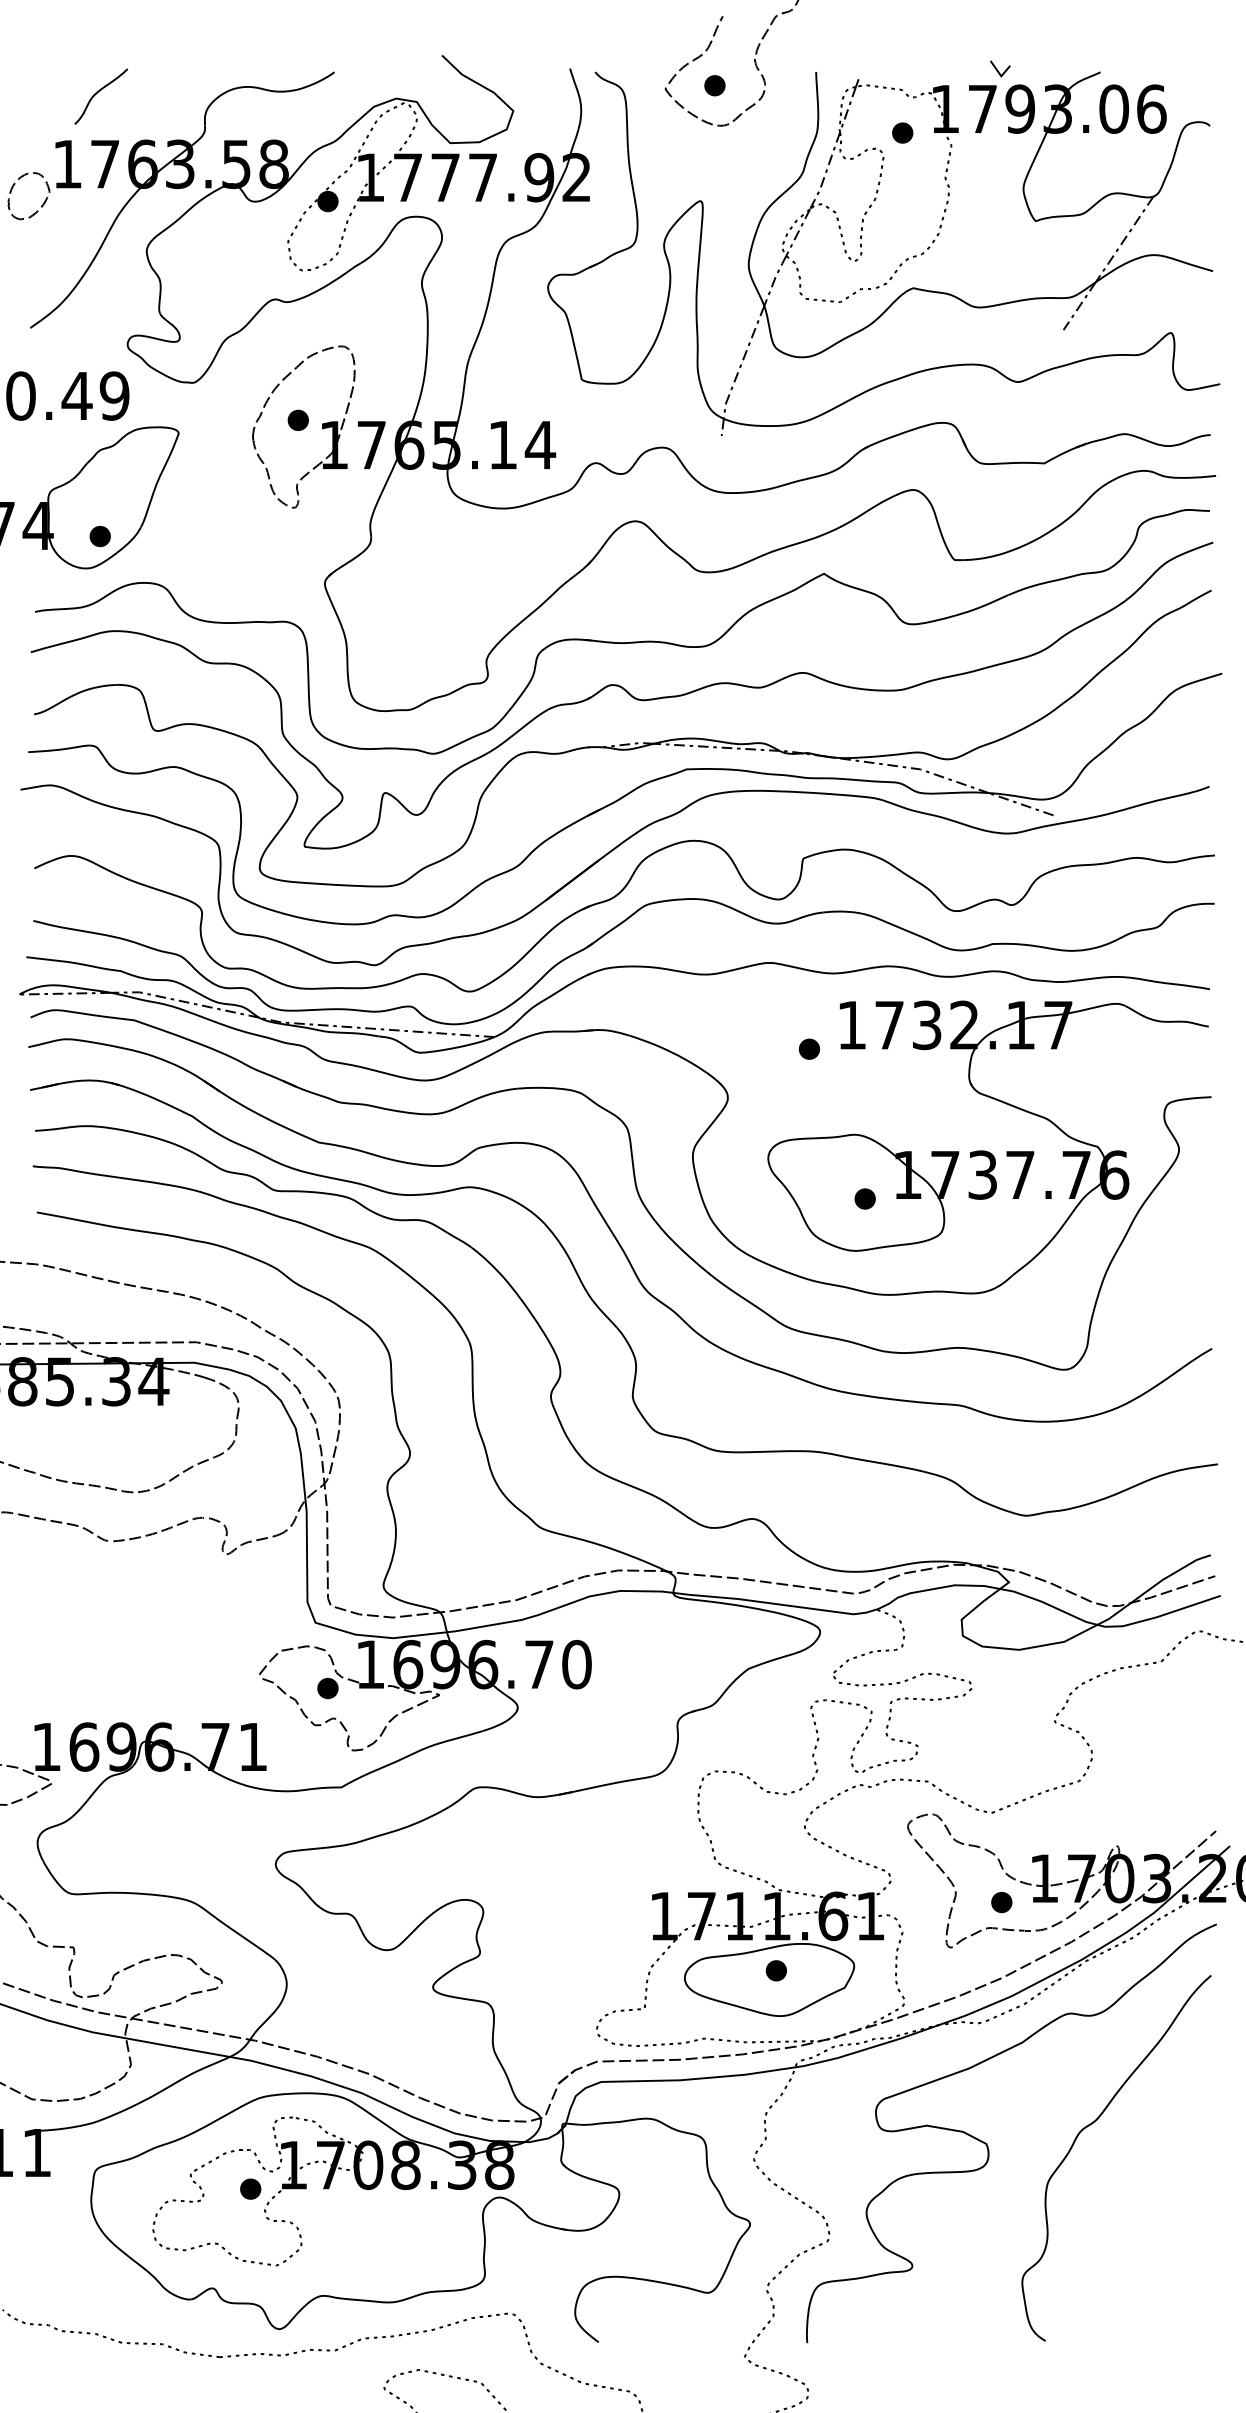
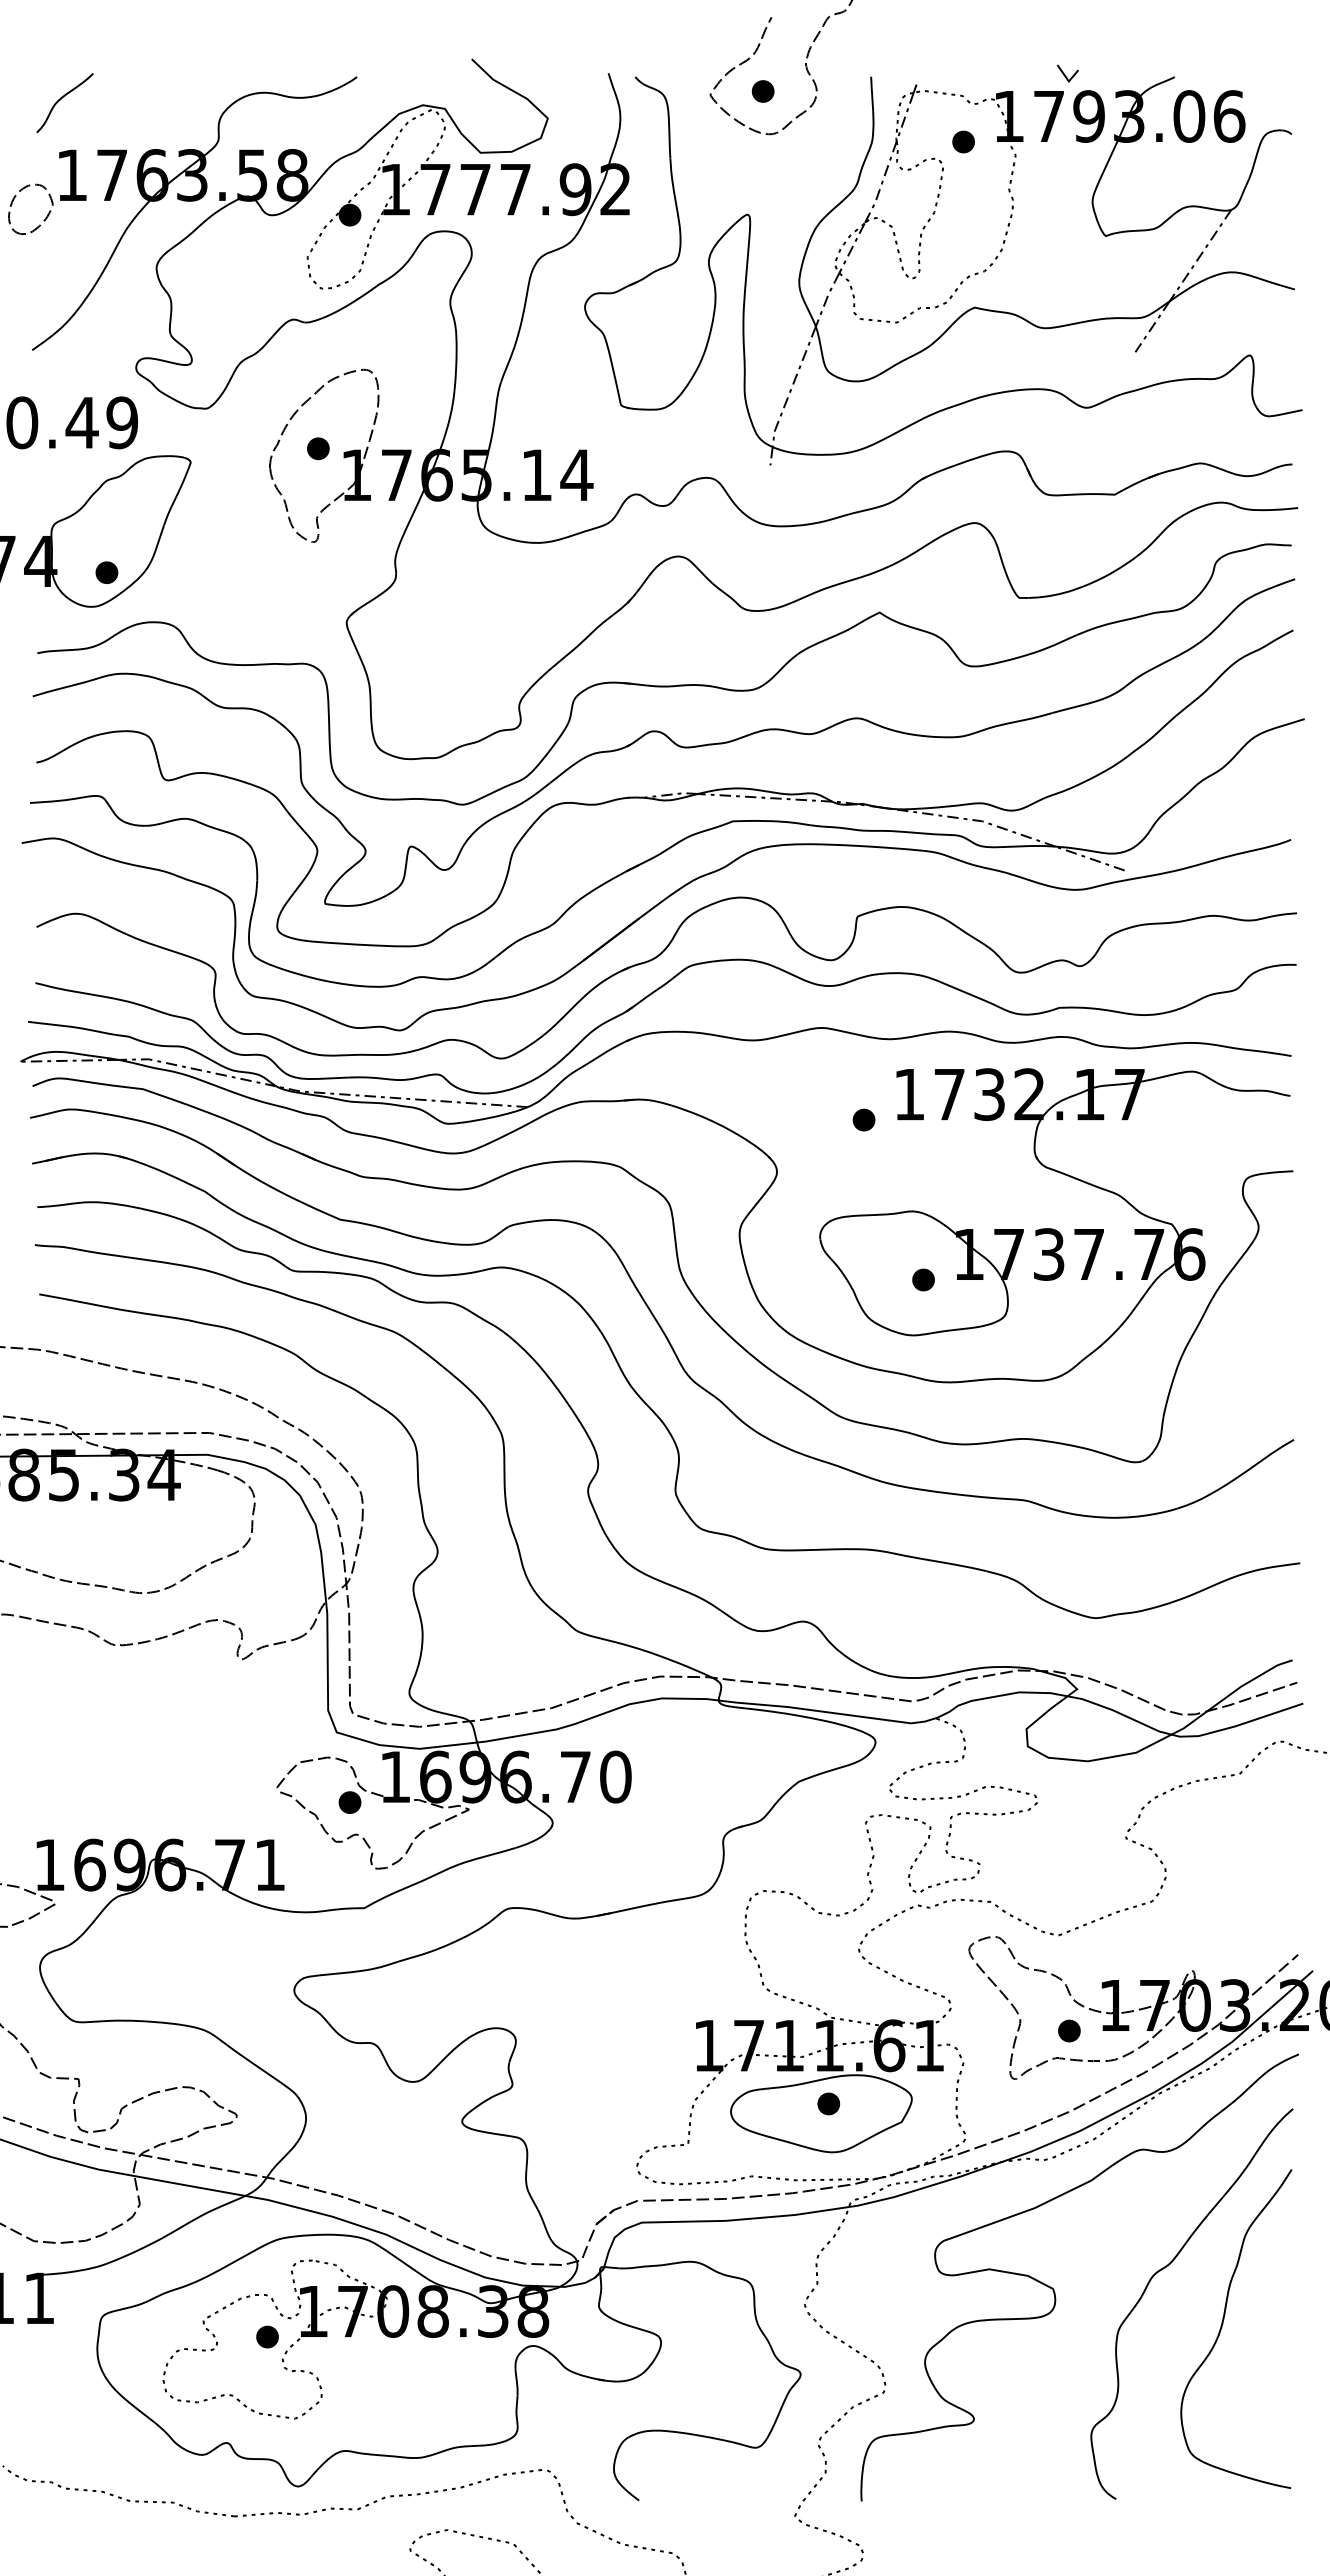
curve: (97, 93) -> (61, 99), moved
curve: (1146, 2177) -> (1223, 2324), added

